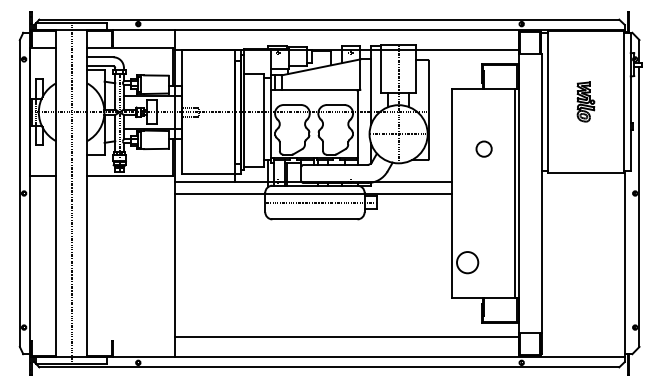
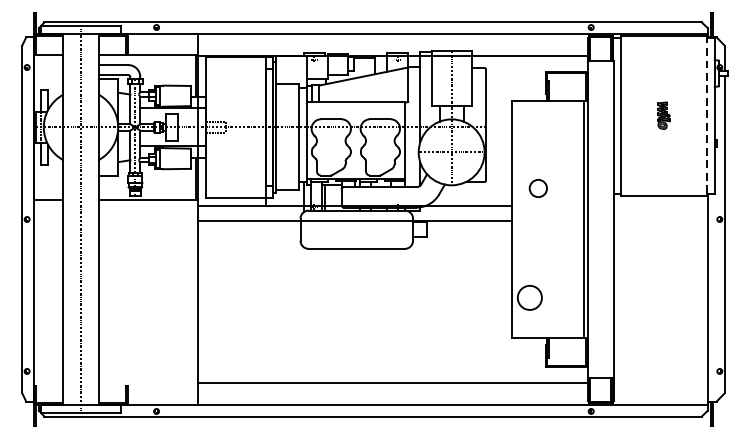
part: (585, 101) -> (663, 115), size x0.6
line: (623, 102) -> (706, 116), solid -> dashed
circle: (483, 148) -> (537, 187), moved
line: (321, 202) -> (364, 229), removed

